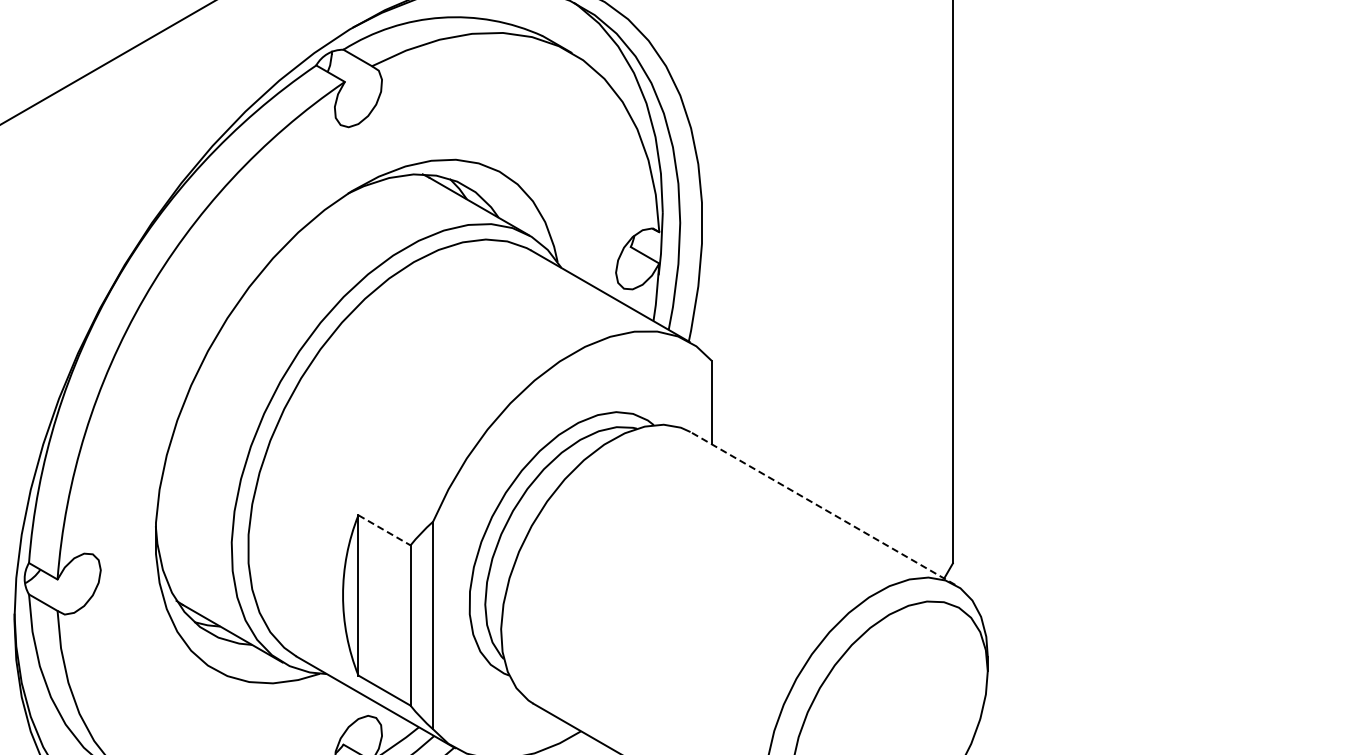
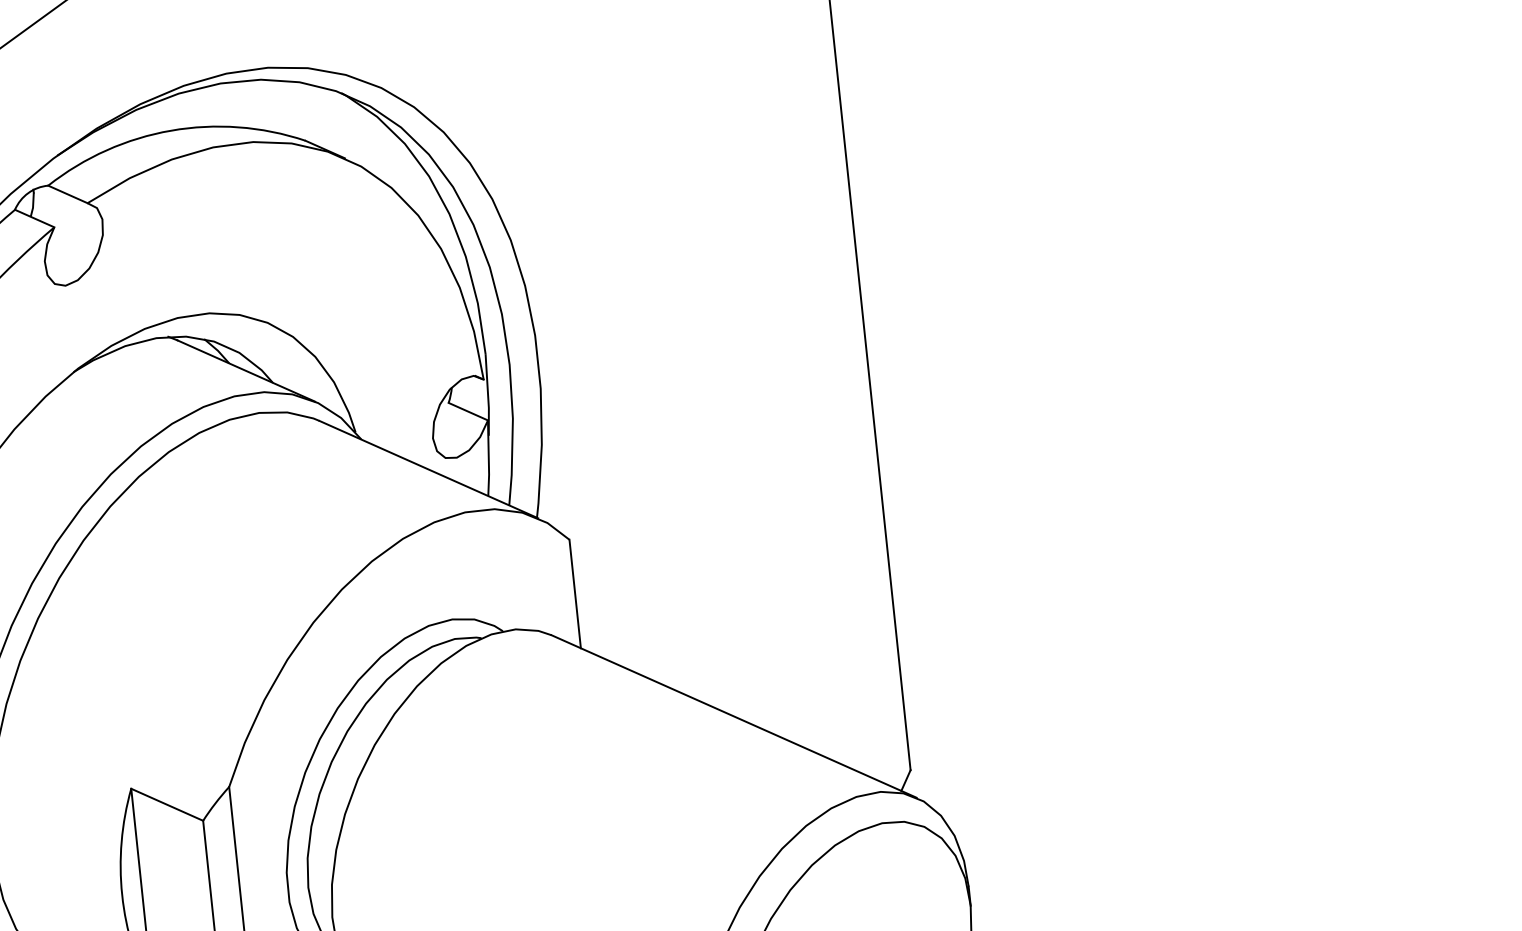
line: (822, 508) -> (733, 716), dashed -> solid
line: (384, 530) -> (167, 805), dashed -> solid

